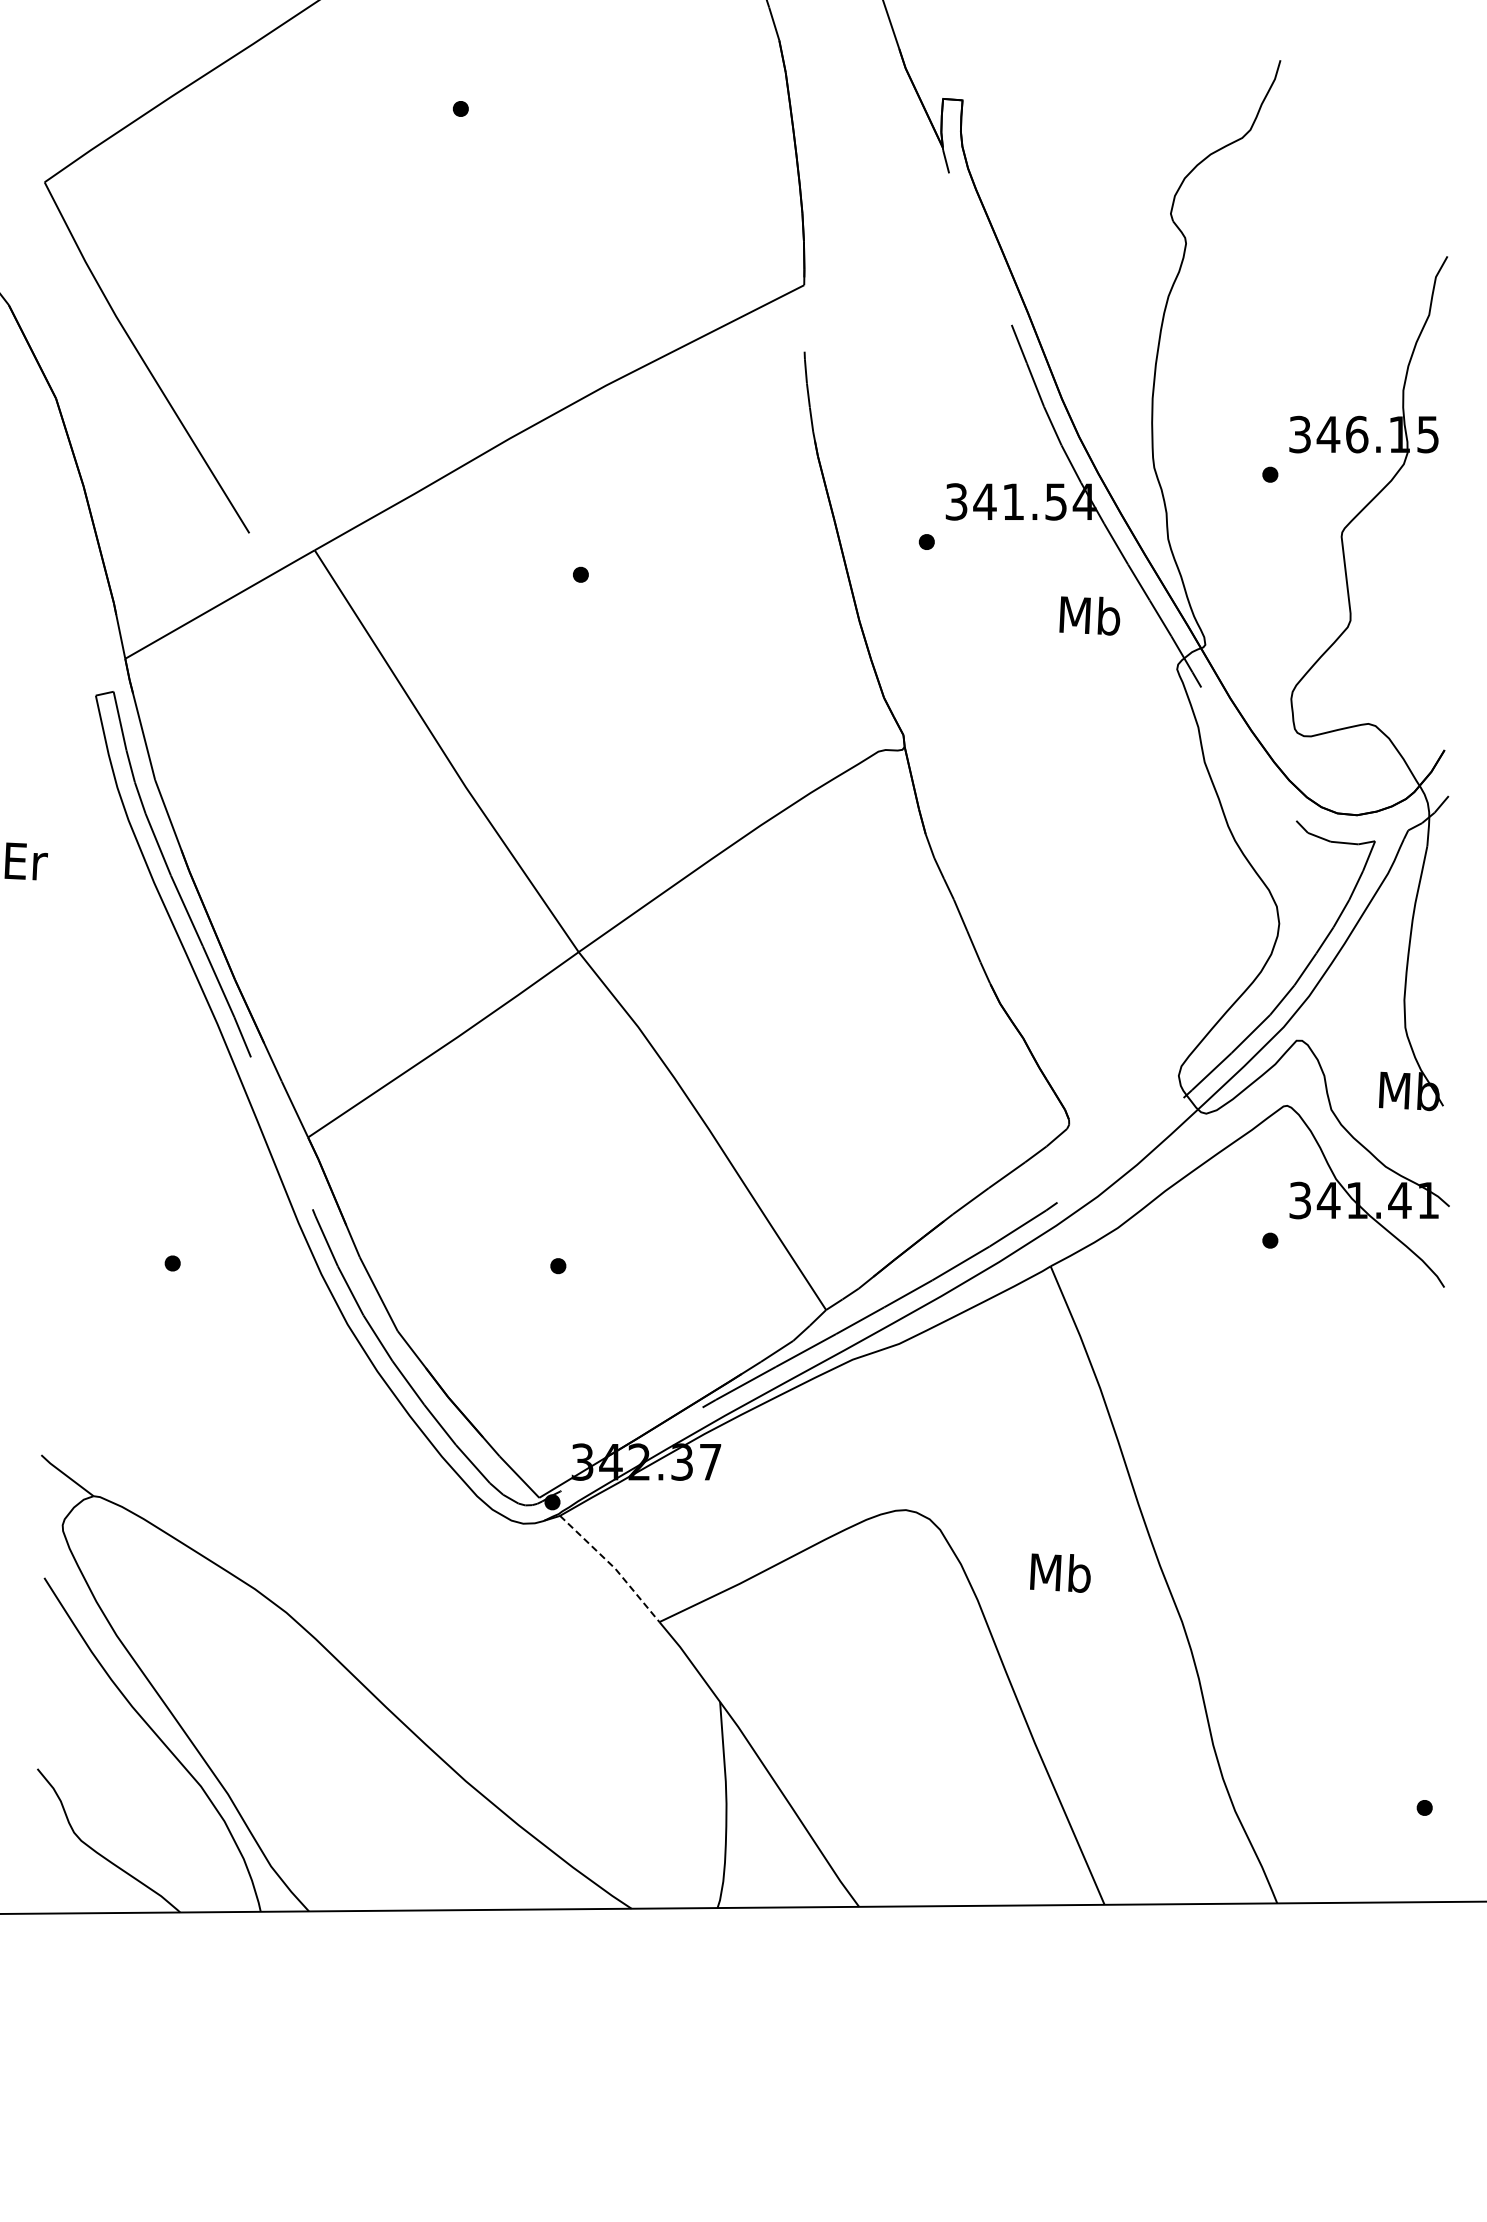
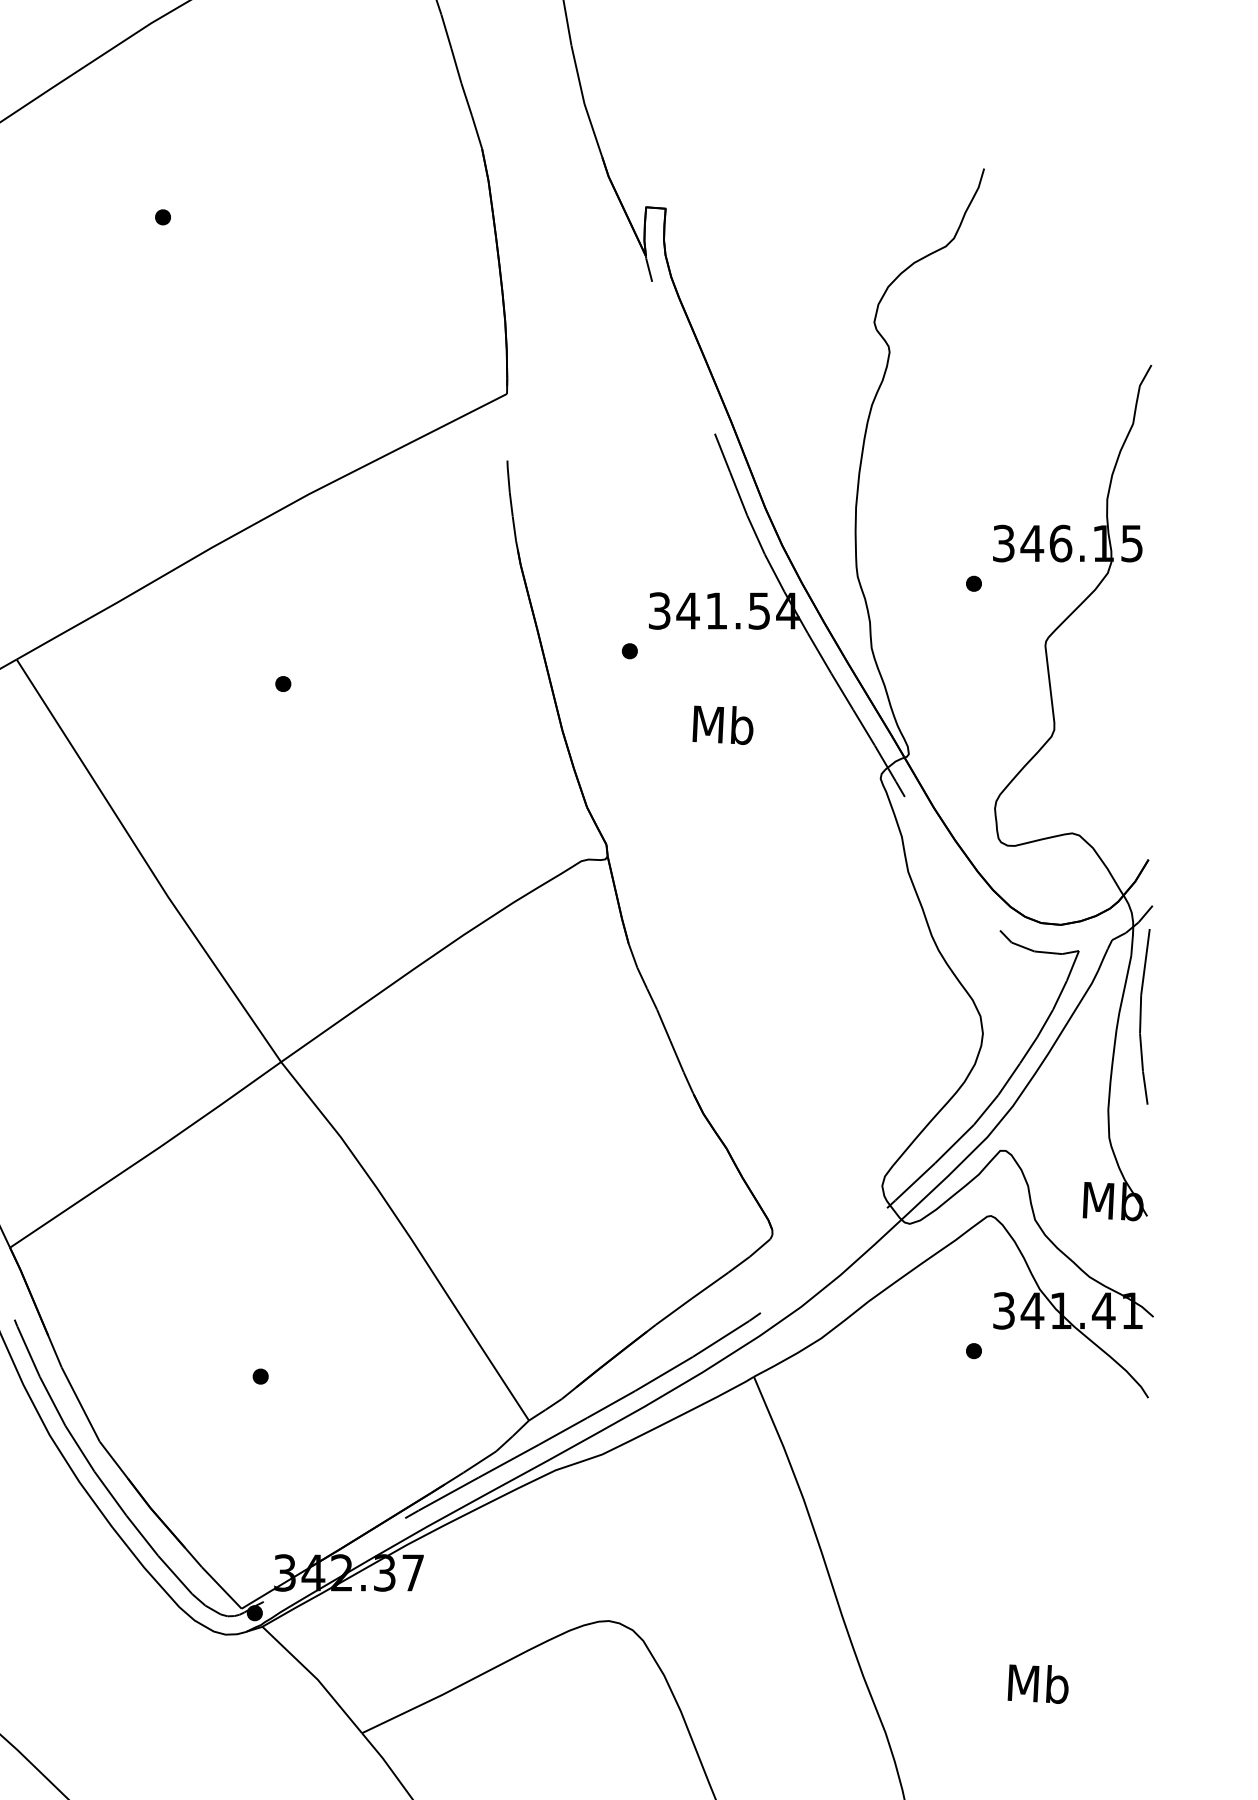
text: (1089, 615) -> (722, 724), moved
line: (1437, 906) -> (1141, 1016), added
line: (613, 1566) -> (315, 1677), dashed -> solid
text: (1060, 1572) -> (1038, 1683), moved

